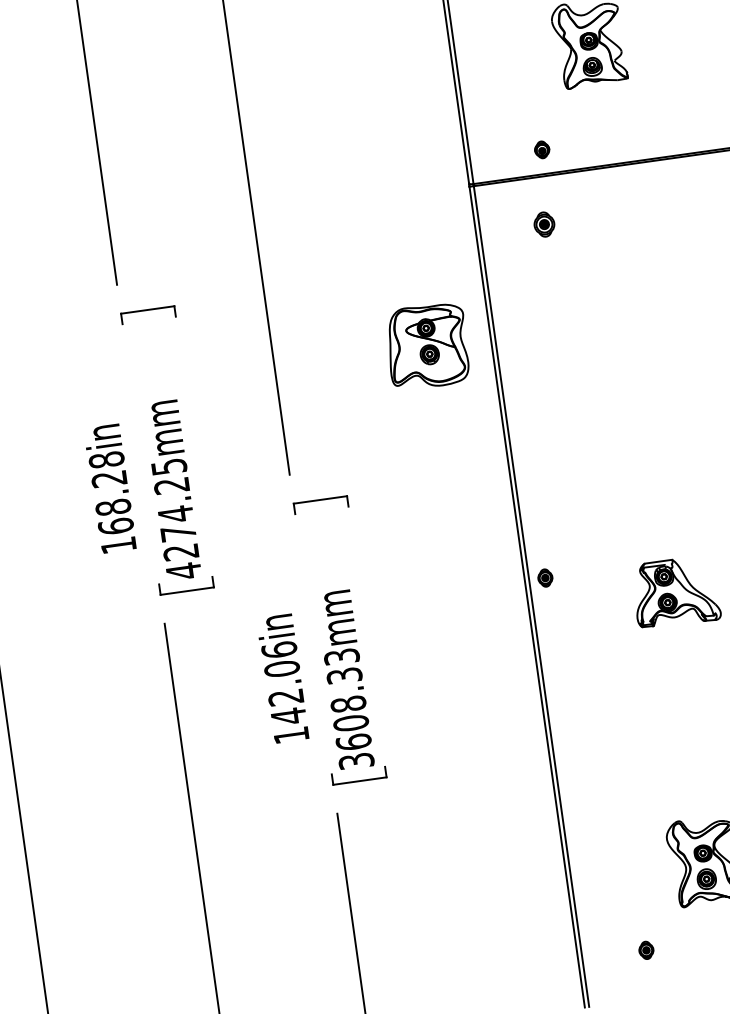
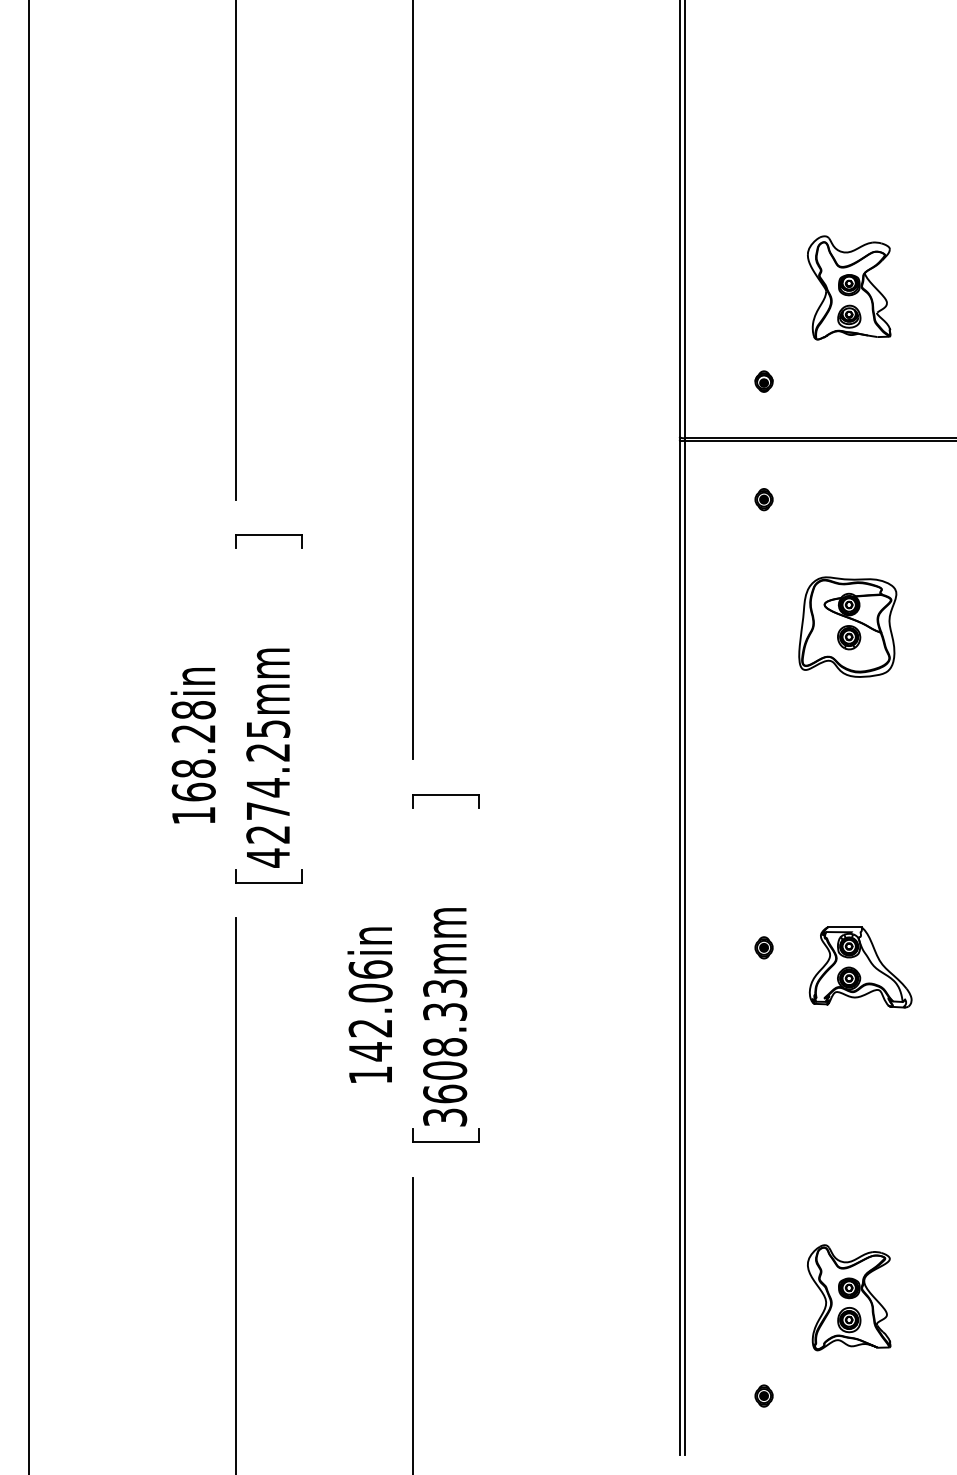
part: (541, 149) -> (763, 381), moved
part: (543, 224) -> (763, 499), size x0.71
part: (427, 345) -> (847, 626), moved
part: (544, 577) -> (763, 947), moved

